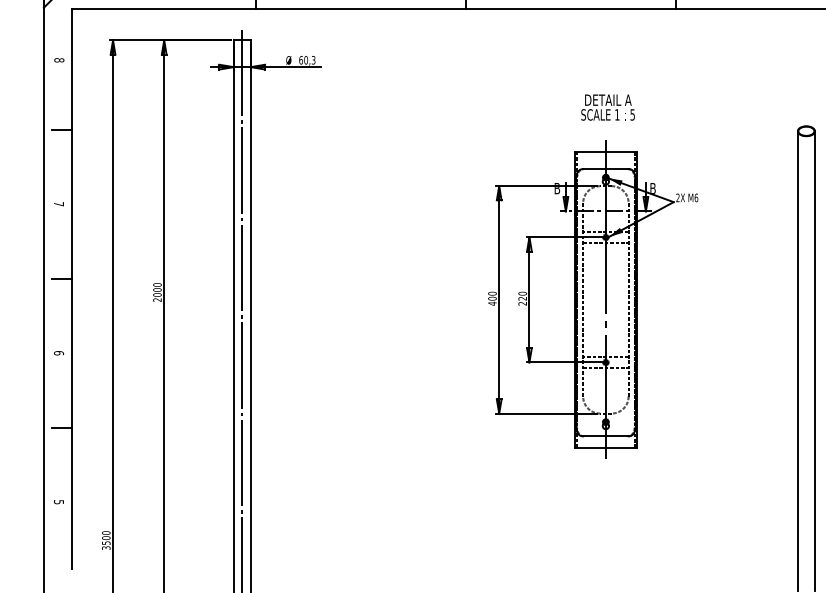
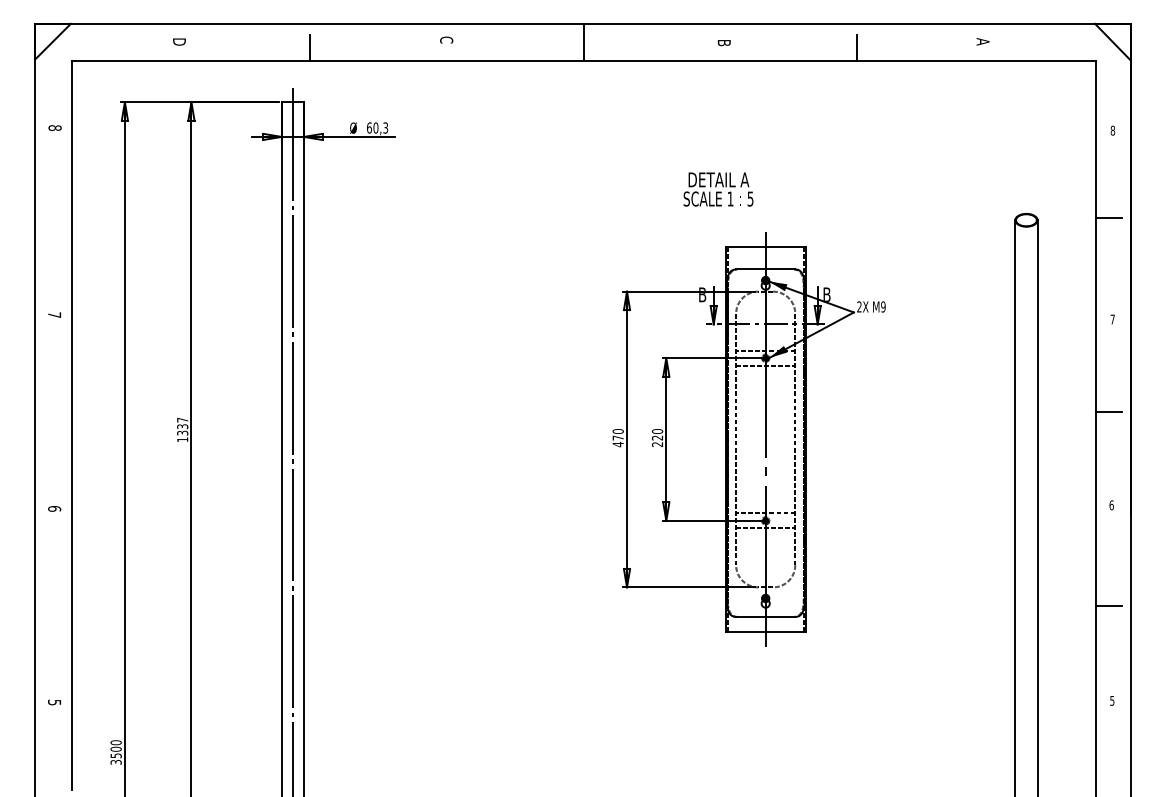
text: (608, 107) -> (718, 189), moved
line: (61, 129) -> (58, 218), removed
text: (696, 197) -> (883, 306), M6 -> M9
line: (61, 279) -> (58, 412), removed
text: (157, 292) -> (182, 429), 2000 -> 1337
text: (491, 298) -> (617, 437), 400 -> 470
line: (61, 427) -> (58, 605), removed

